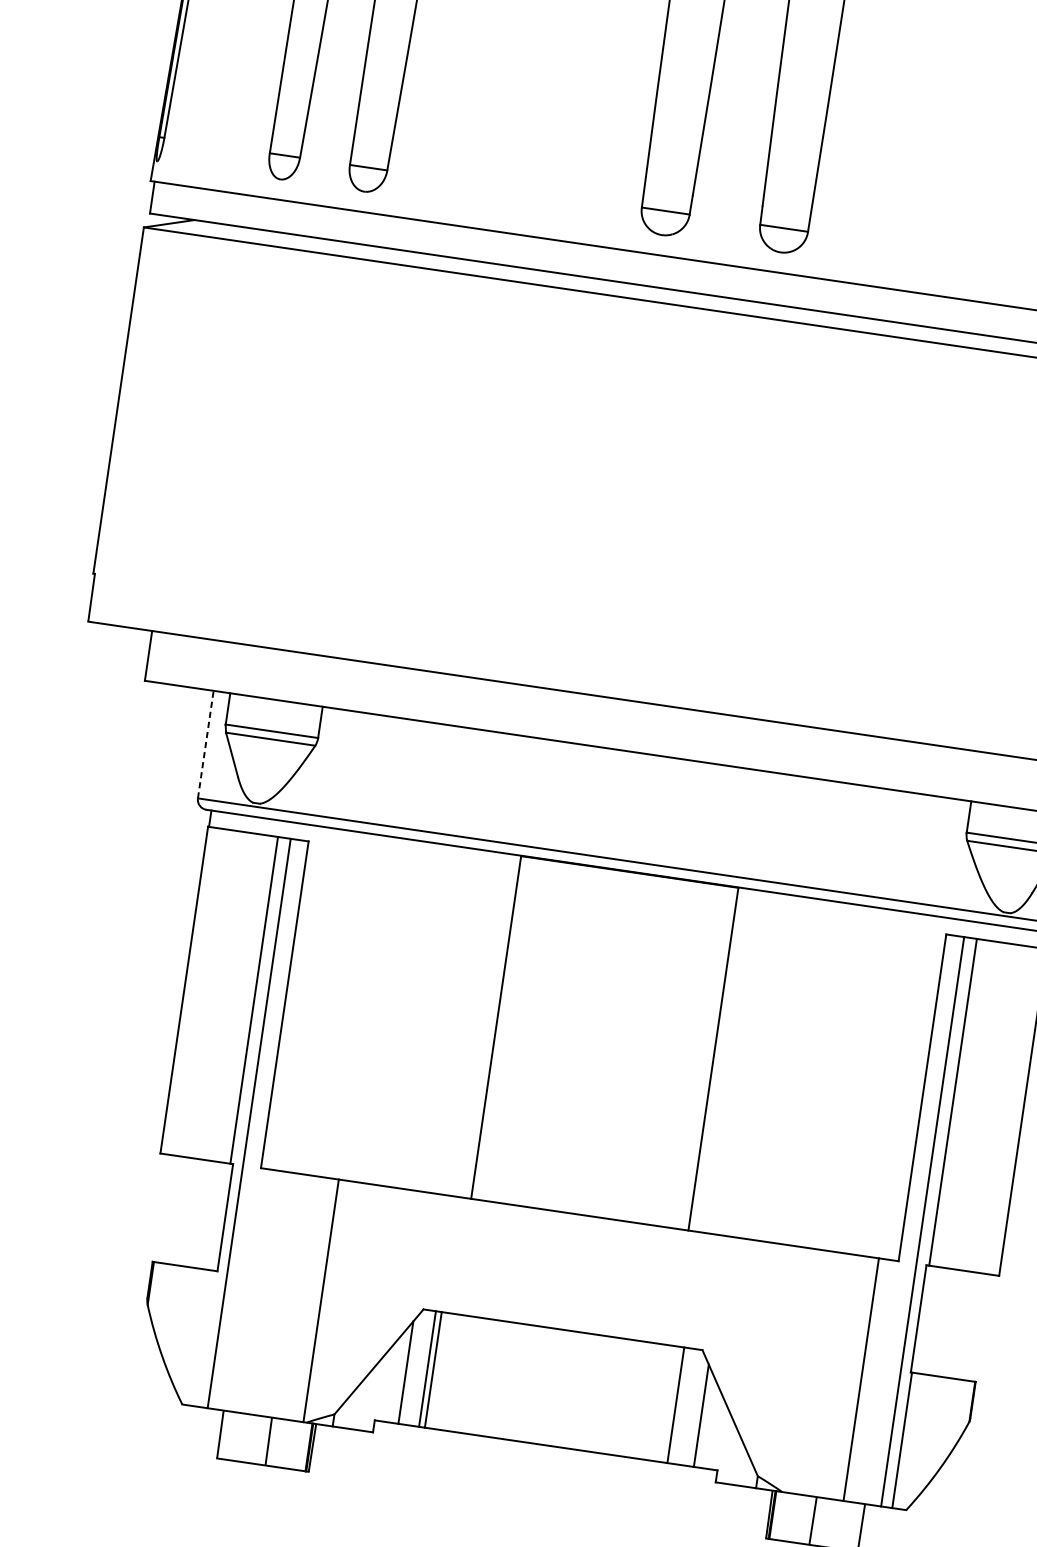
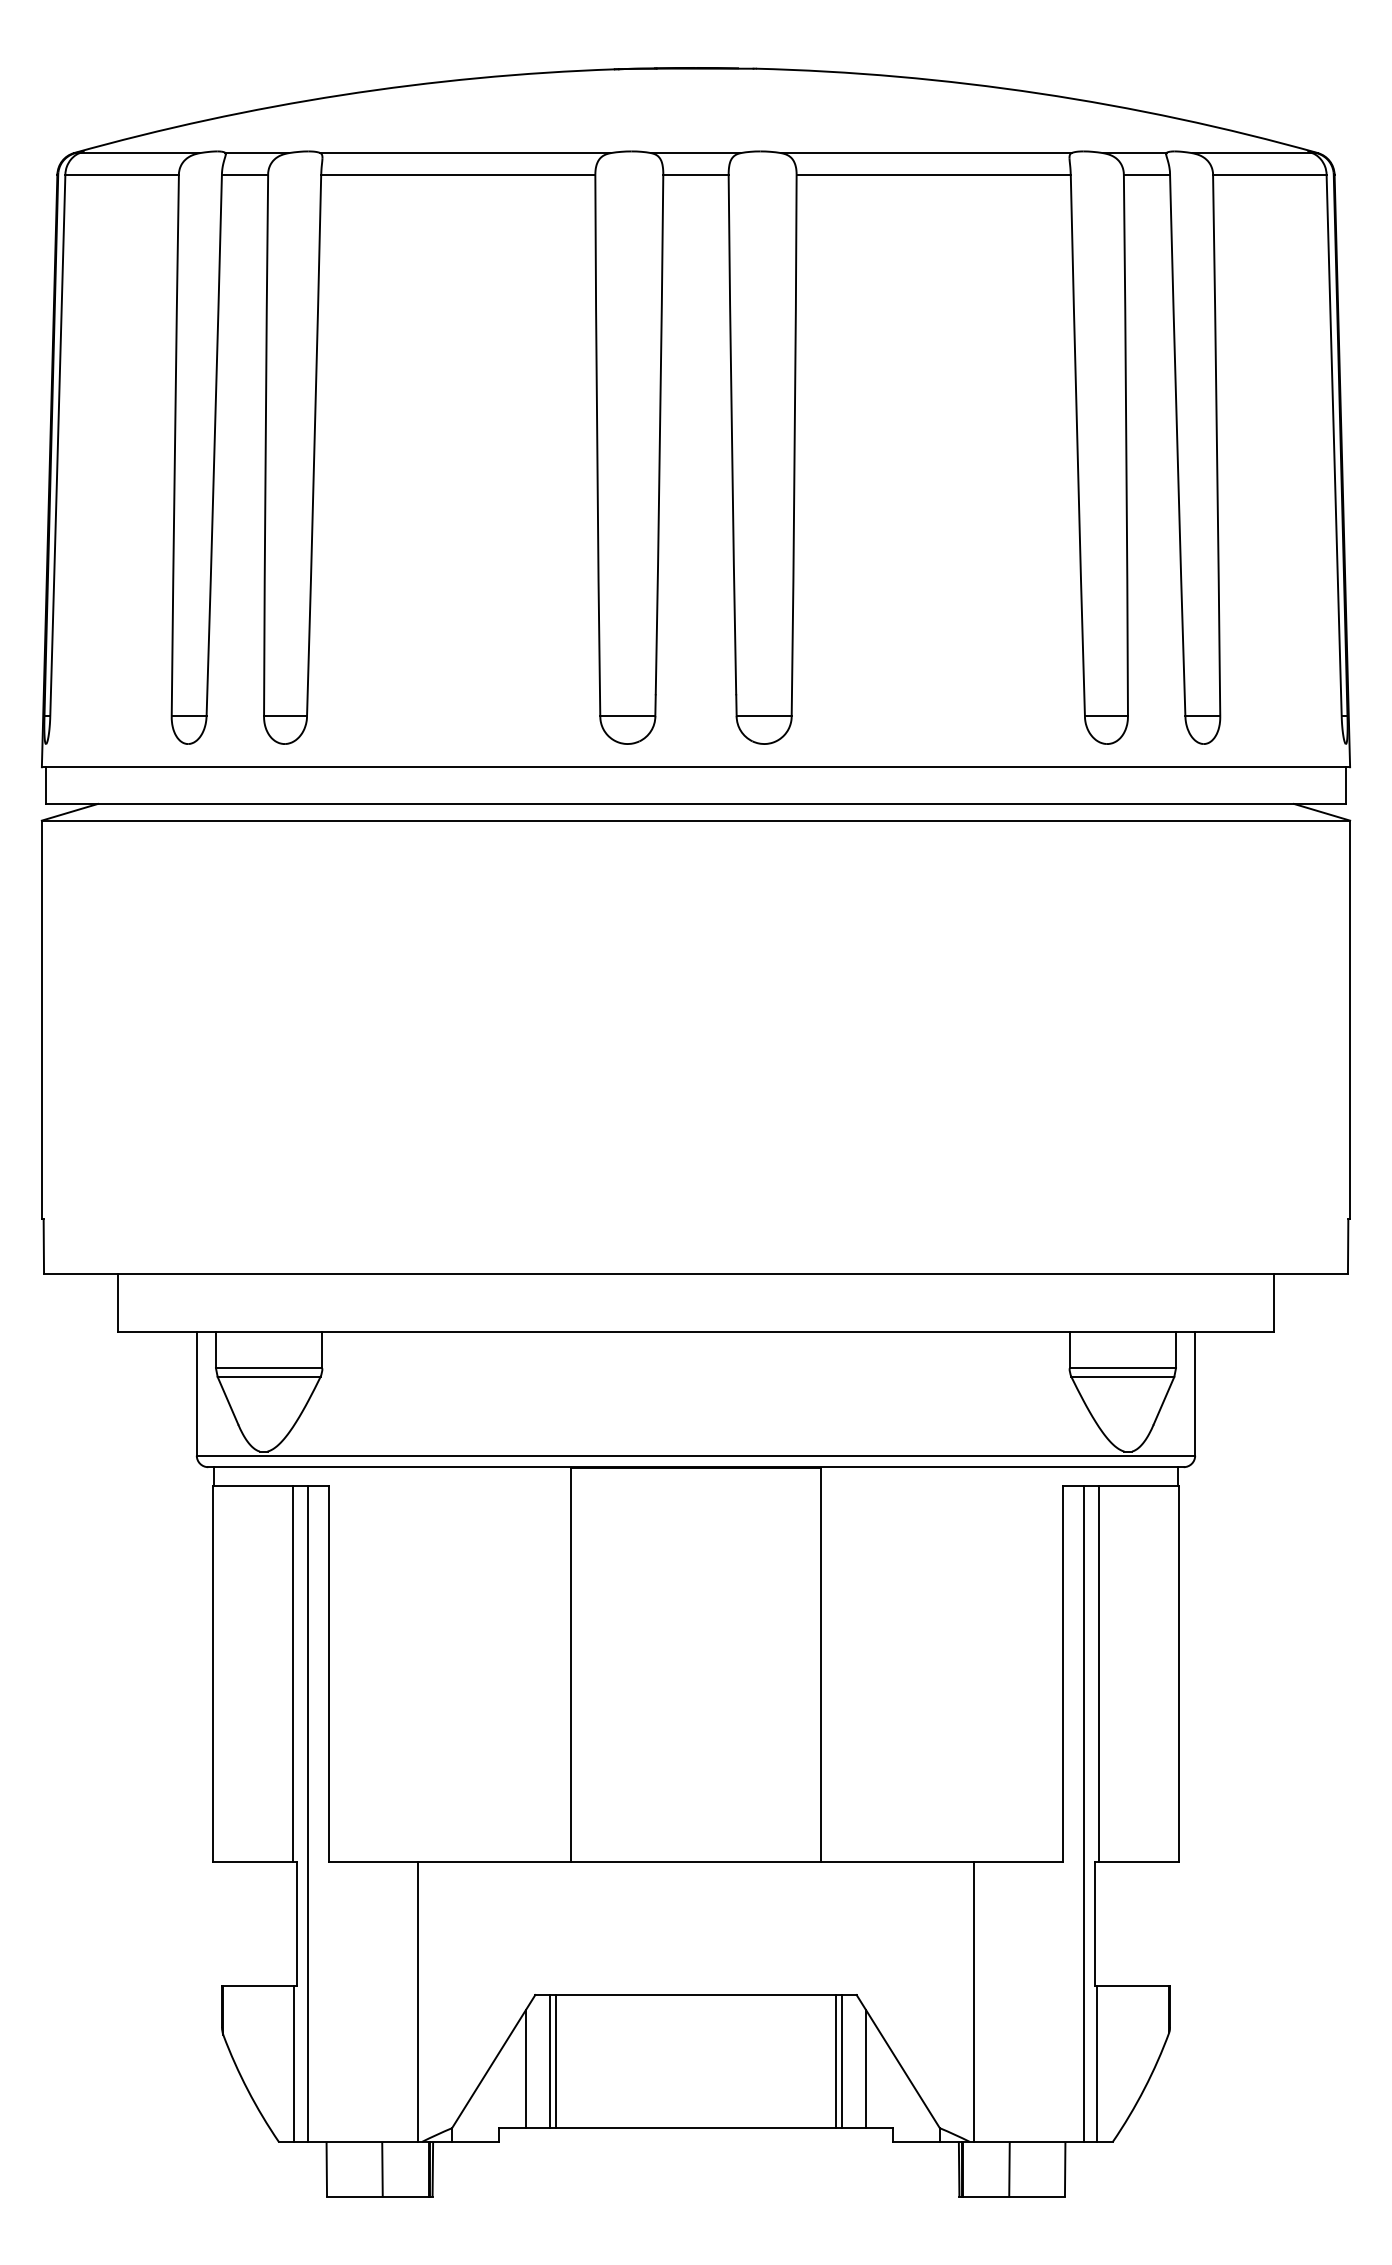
line: (205, 744) -> (196, 1393), dashed -> solid
line: (204, 1338) -> (293, 2063), added
line: (861, 1379) -> (973, 2001), moved
line: (681, 1406) -> (842, 2061), added

